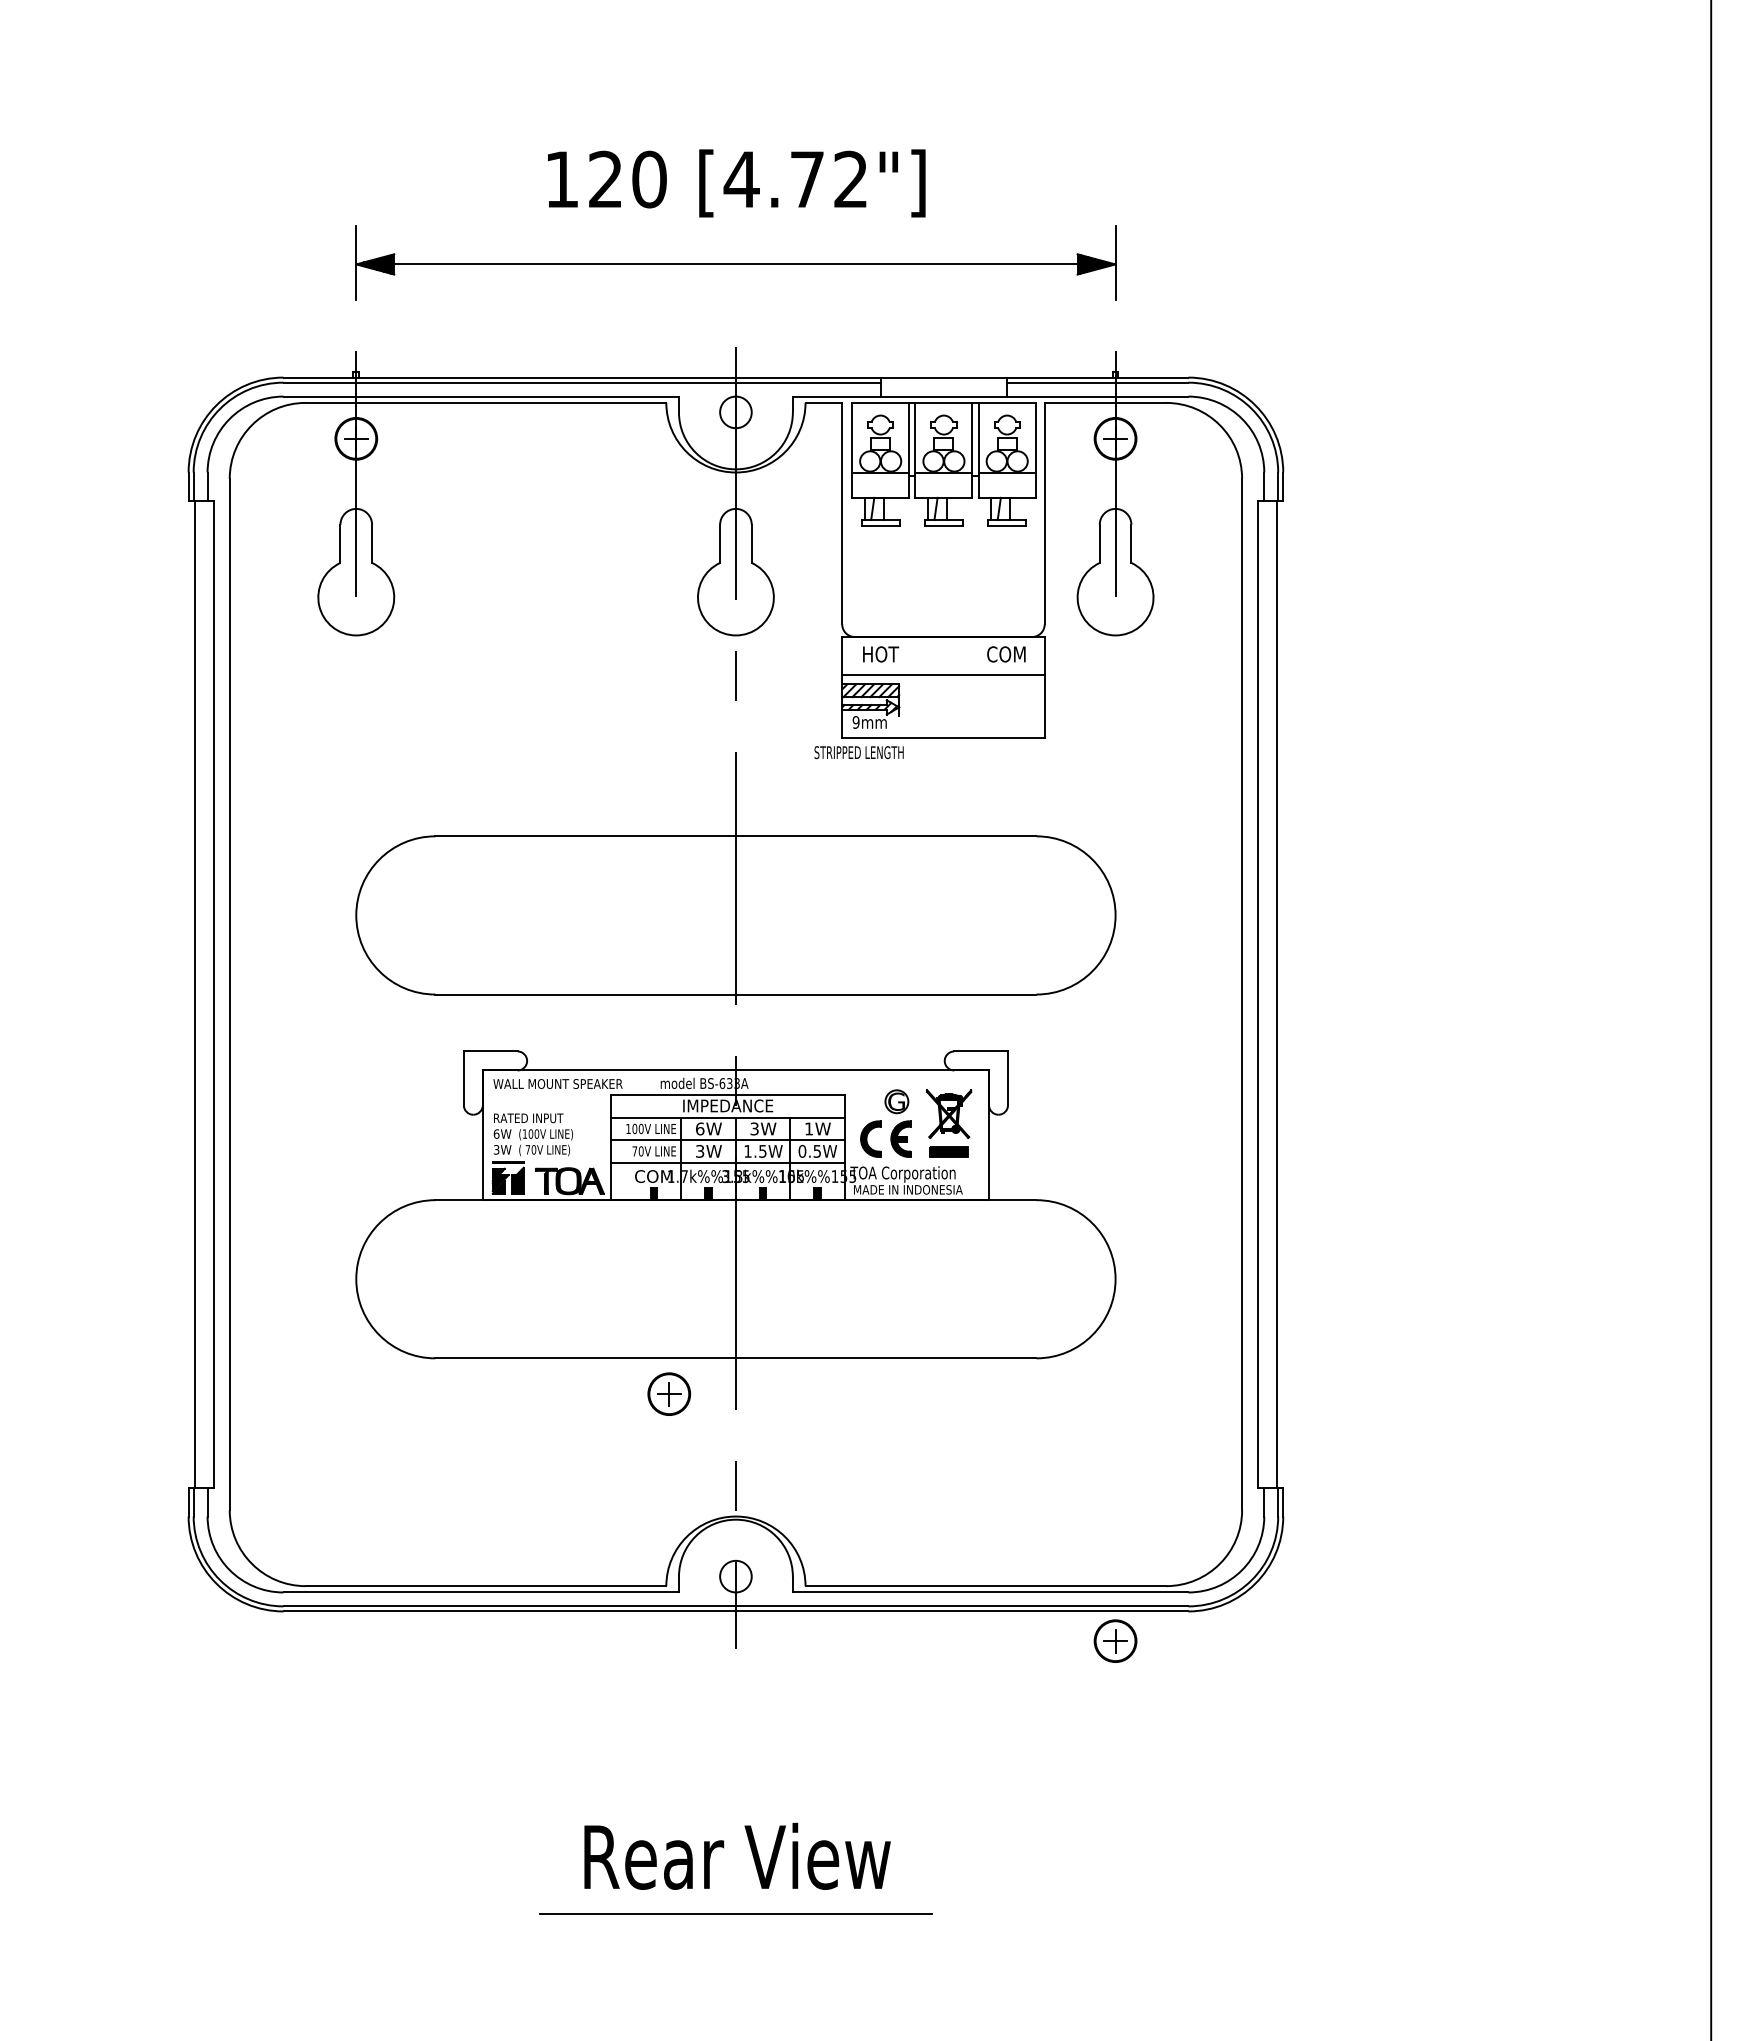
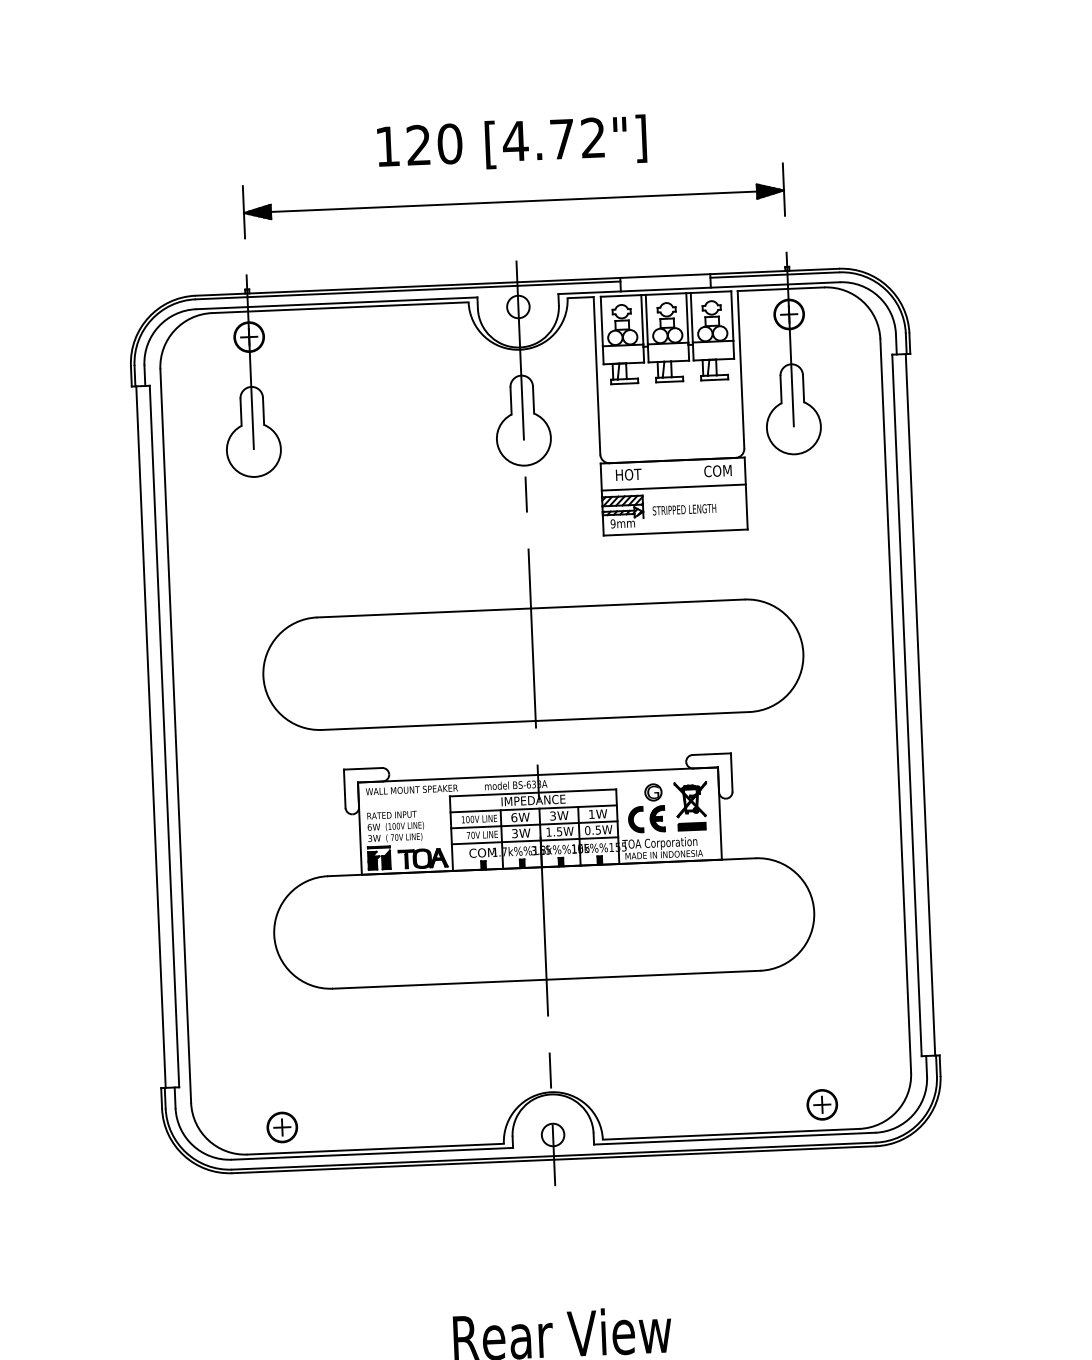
text: (858, 752) -> (684, 509), moved
part: (669, 1393) -> (282, 1126), moved
part: (1115, 1640) -> (822, 1104), moved

